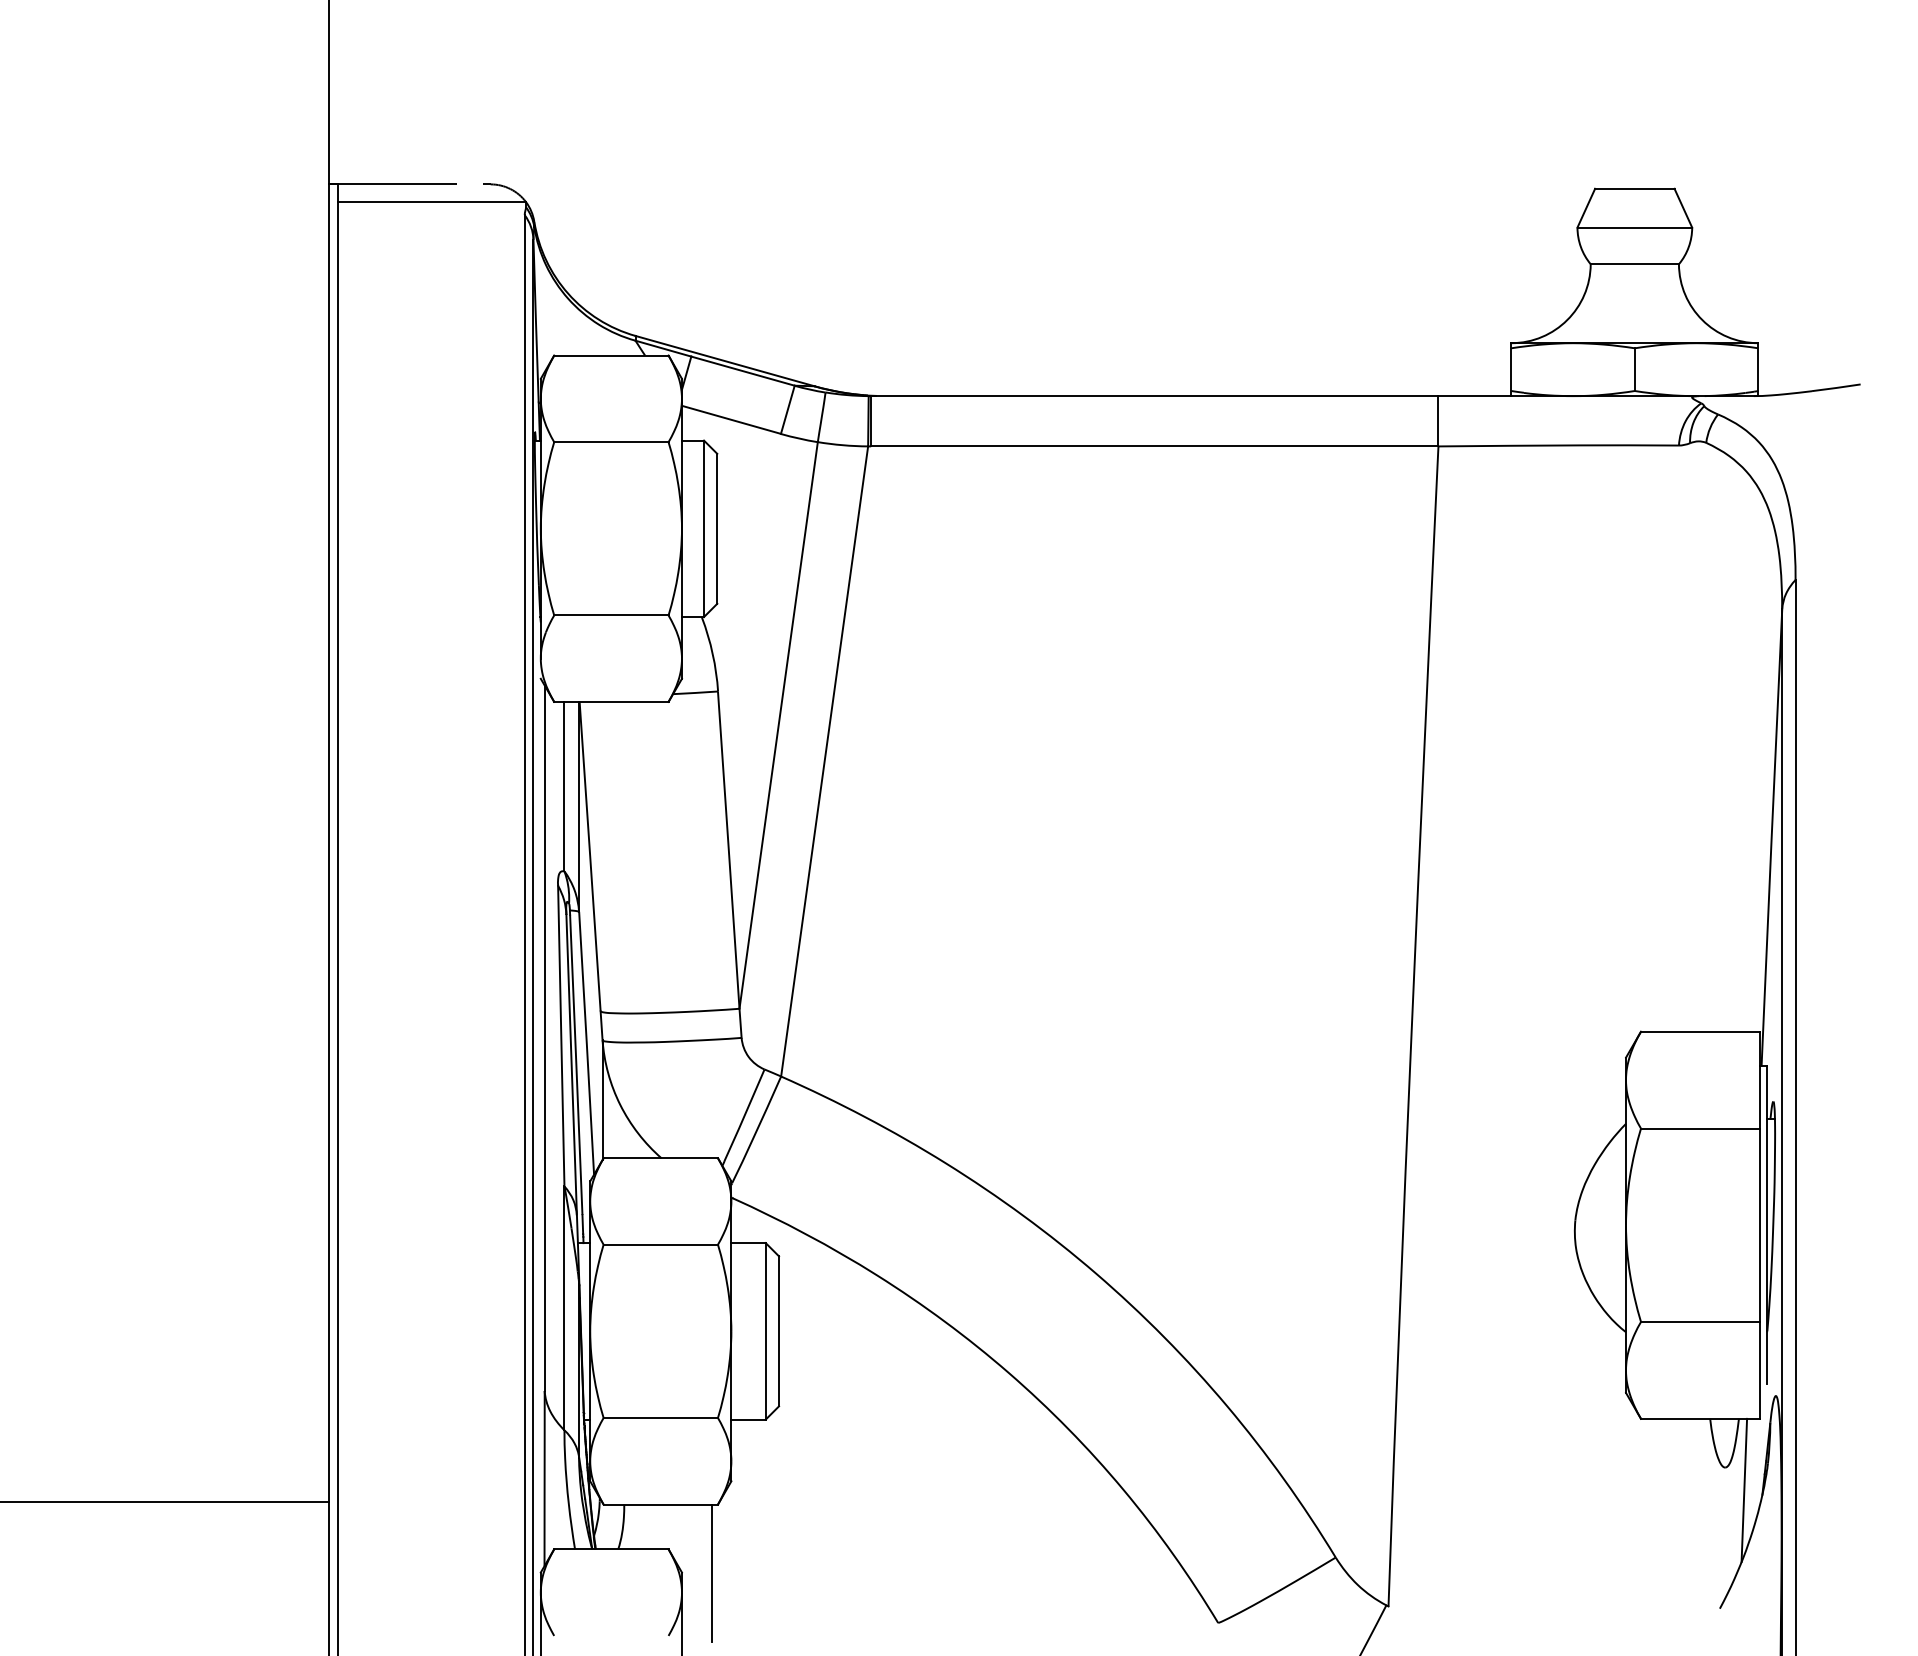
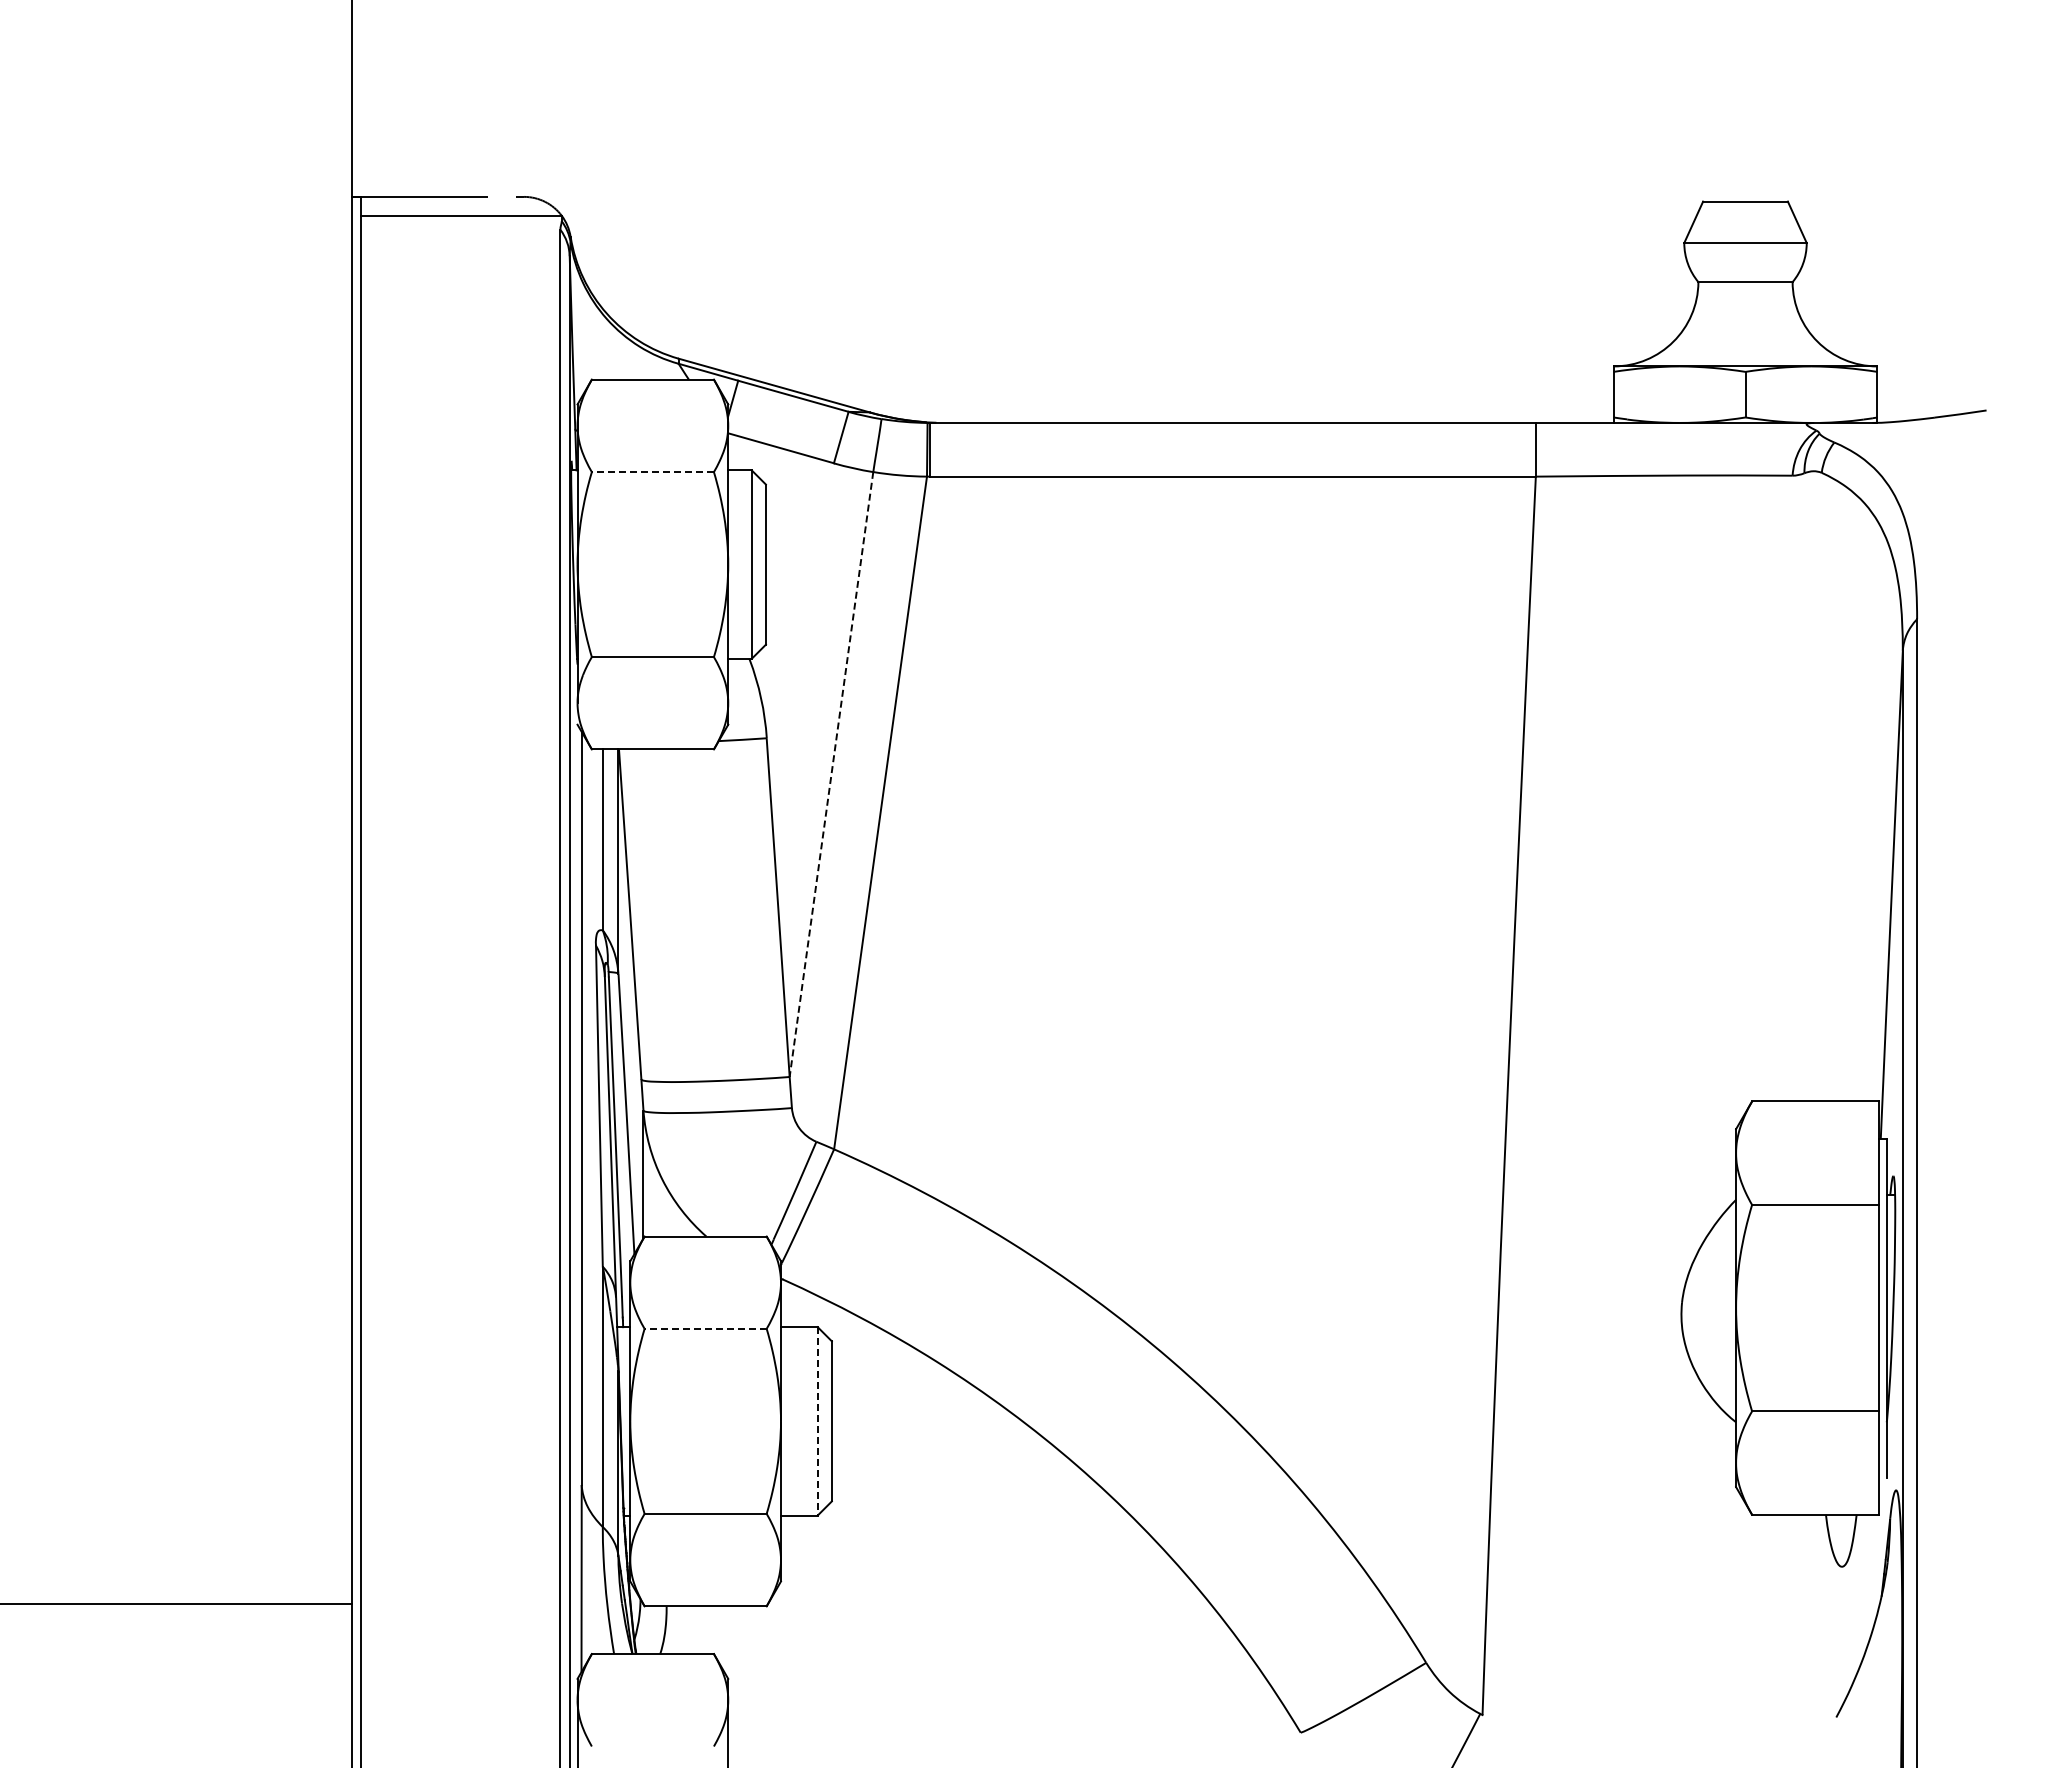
line: (611, 442) -> (652, 472), solid -> dashed
line: (778, 725) -> (831, 774), solid -> dashed
line: (660, 1244) -> (705, 1328), solid -> dashed
line: (765, 1331) -> (817, 1421), solid -> dashed
line: (1744, 1489) -> (1862, 1590), removed
line: (711, 1573) -> (759, 1679), removed

